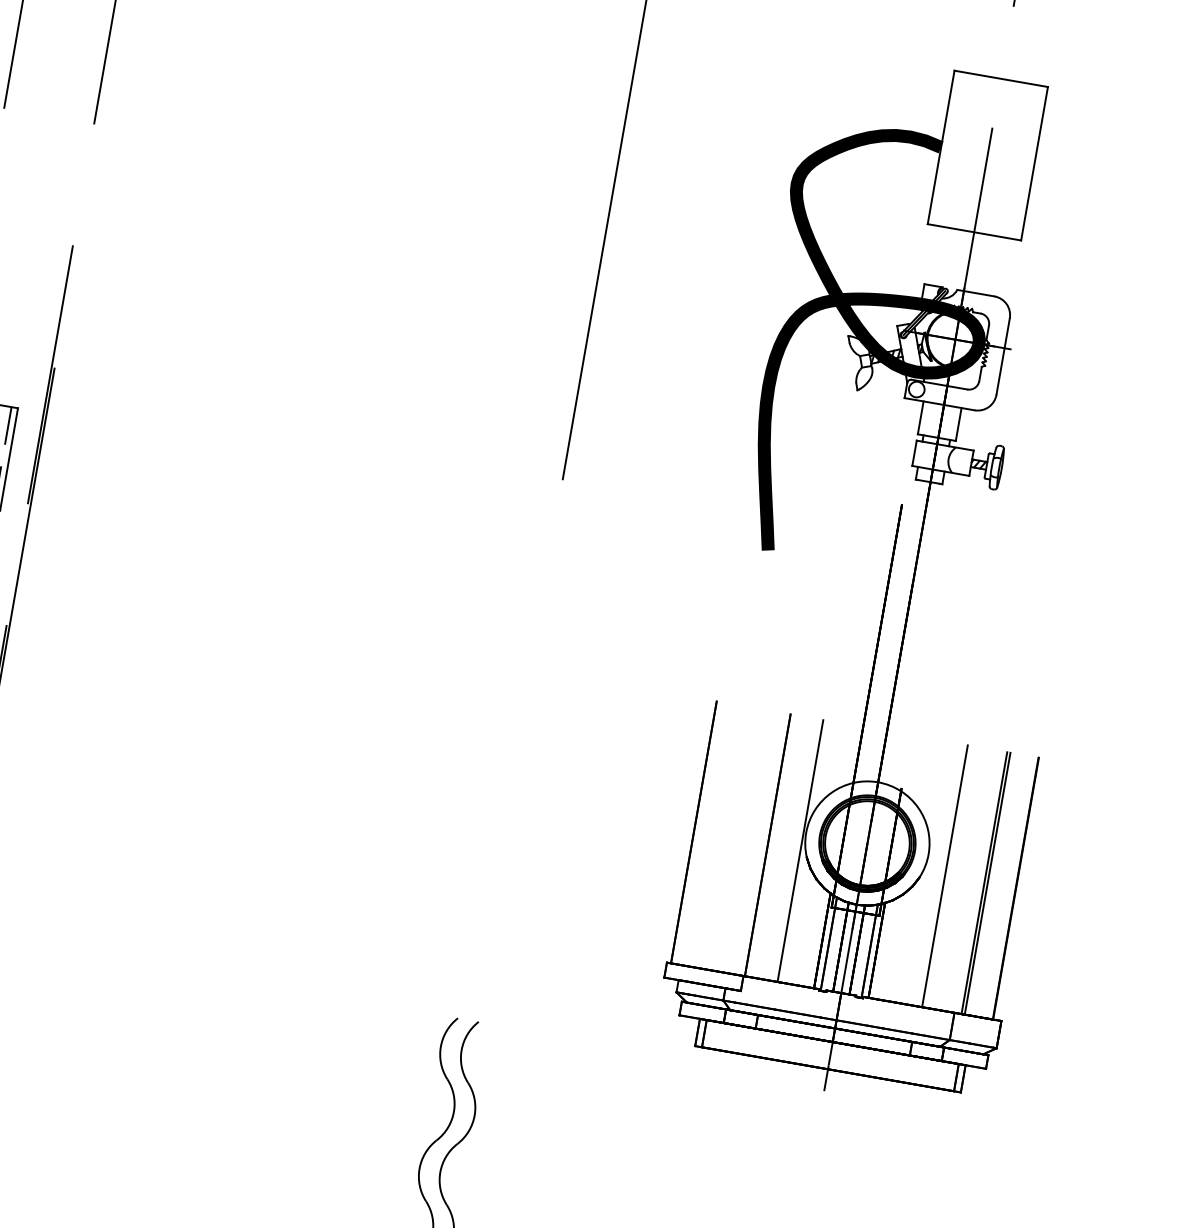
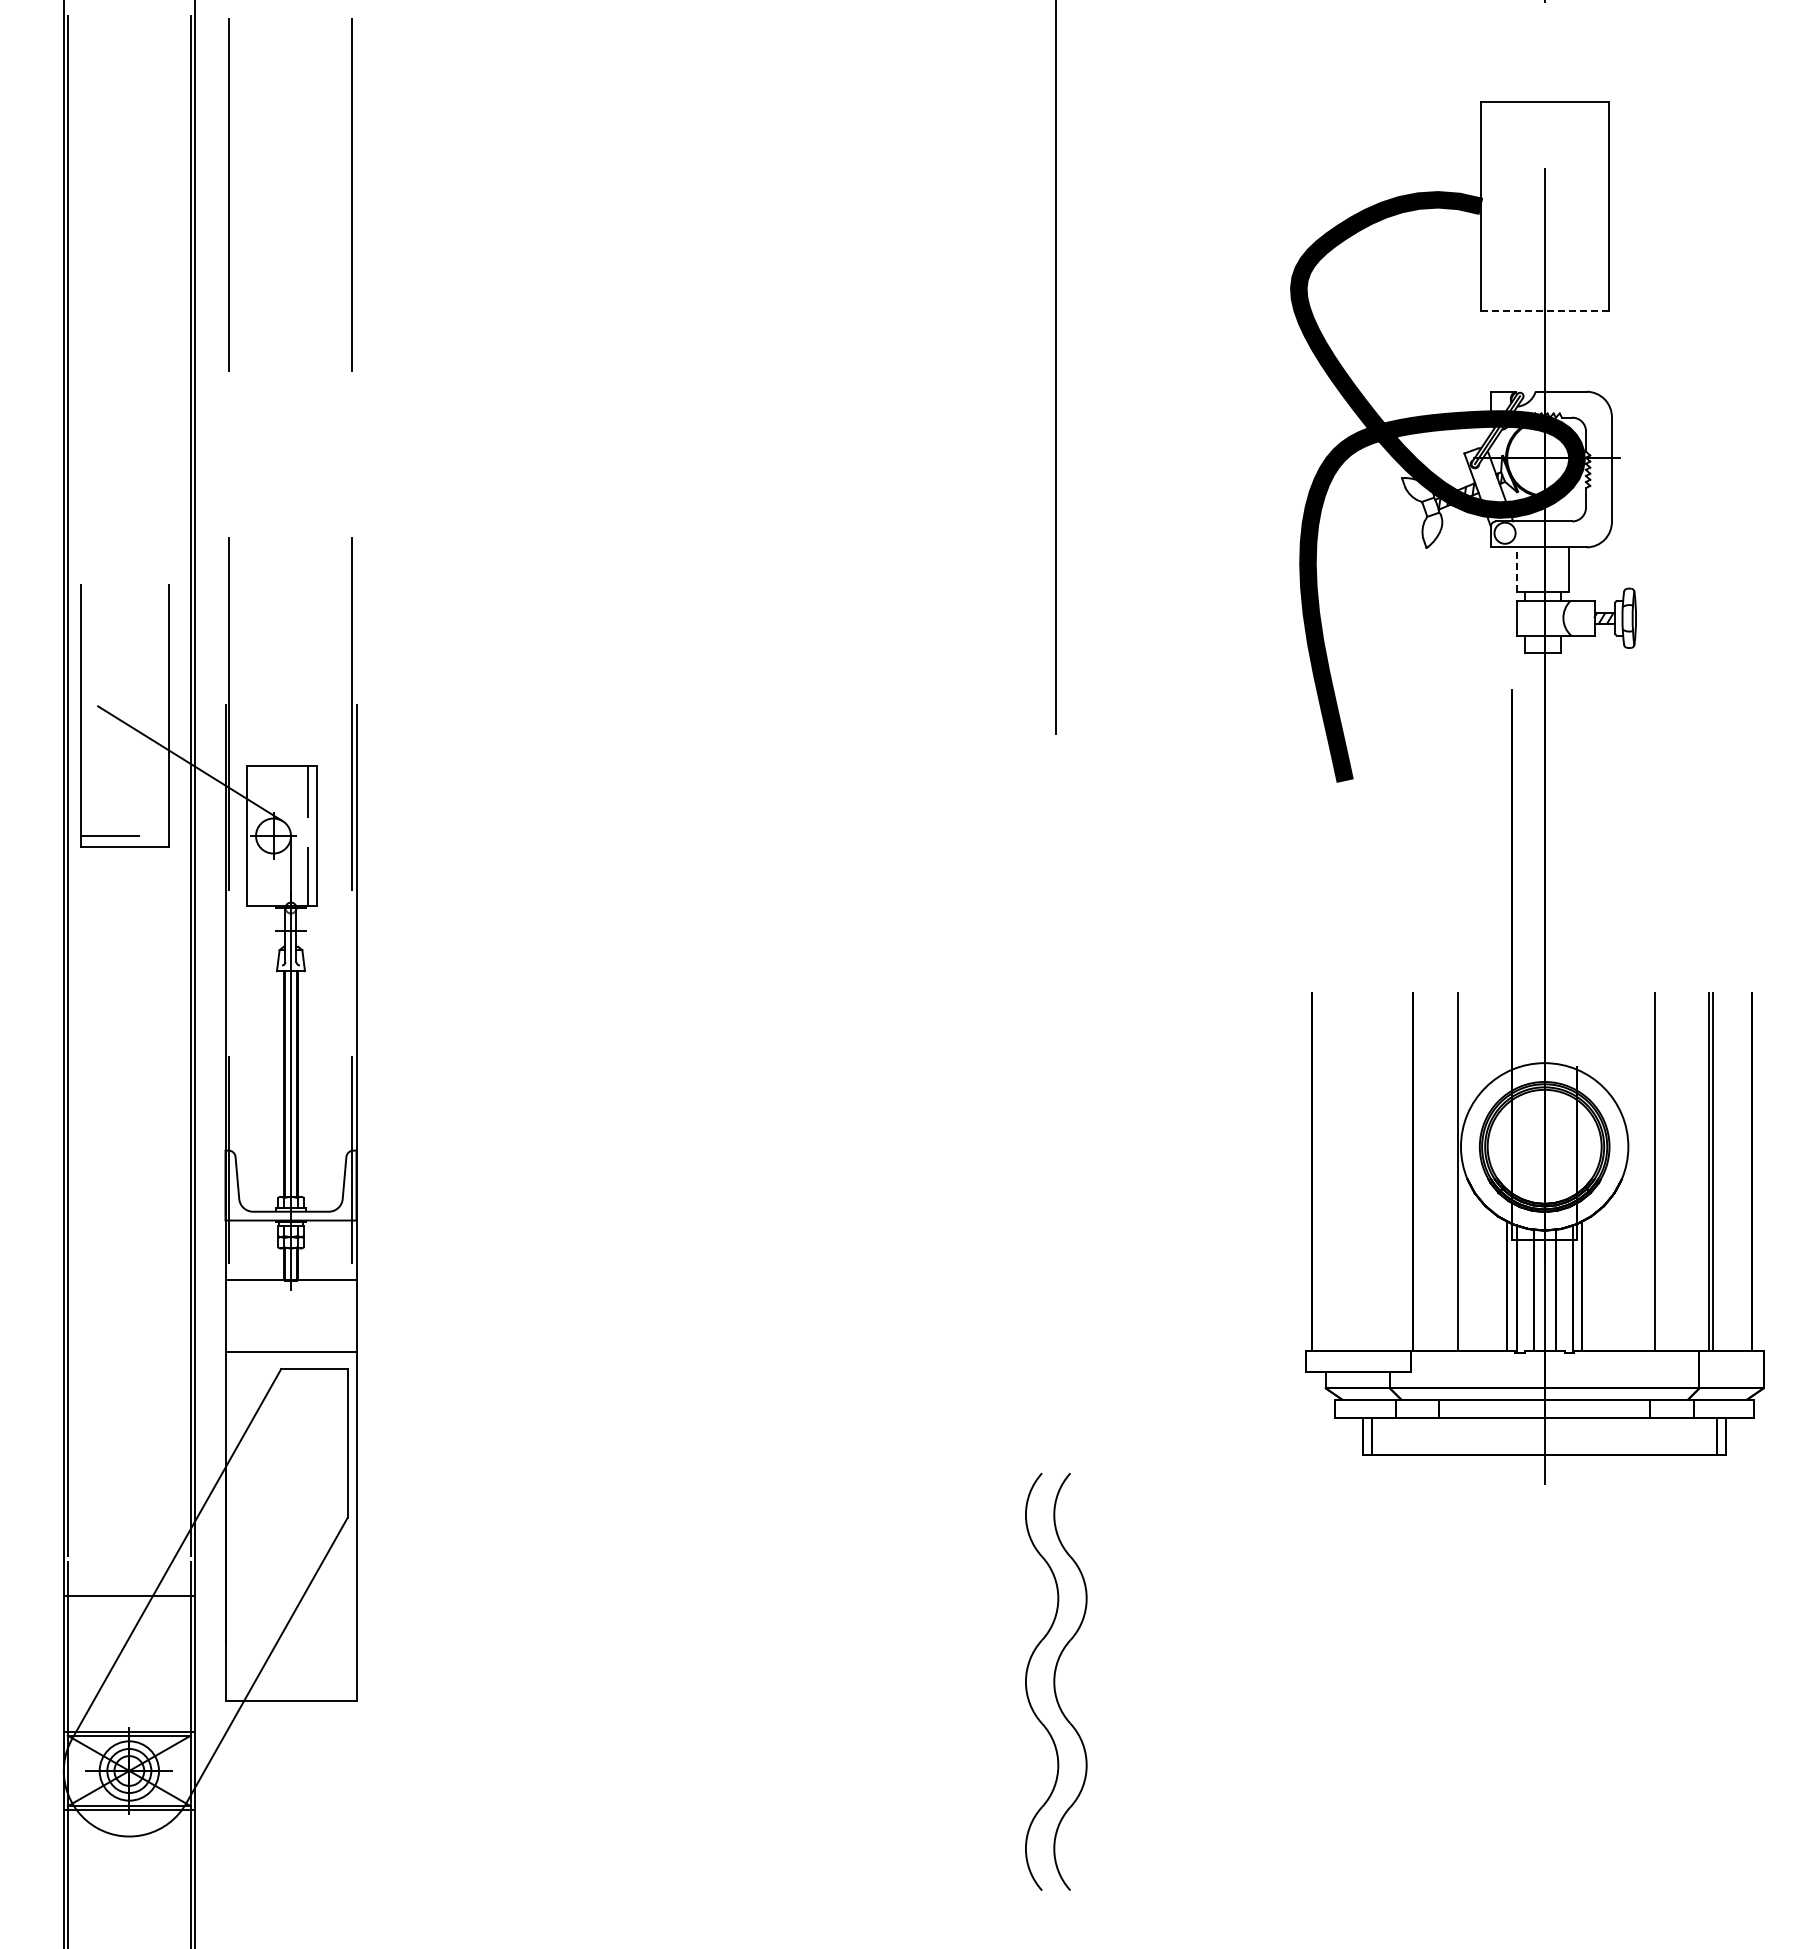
line: (974, 232) -> (1545, 311), solid -> dashed
line: (920, 417) -> (1516, 569), solid -> dashed

